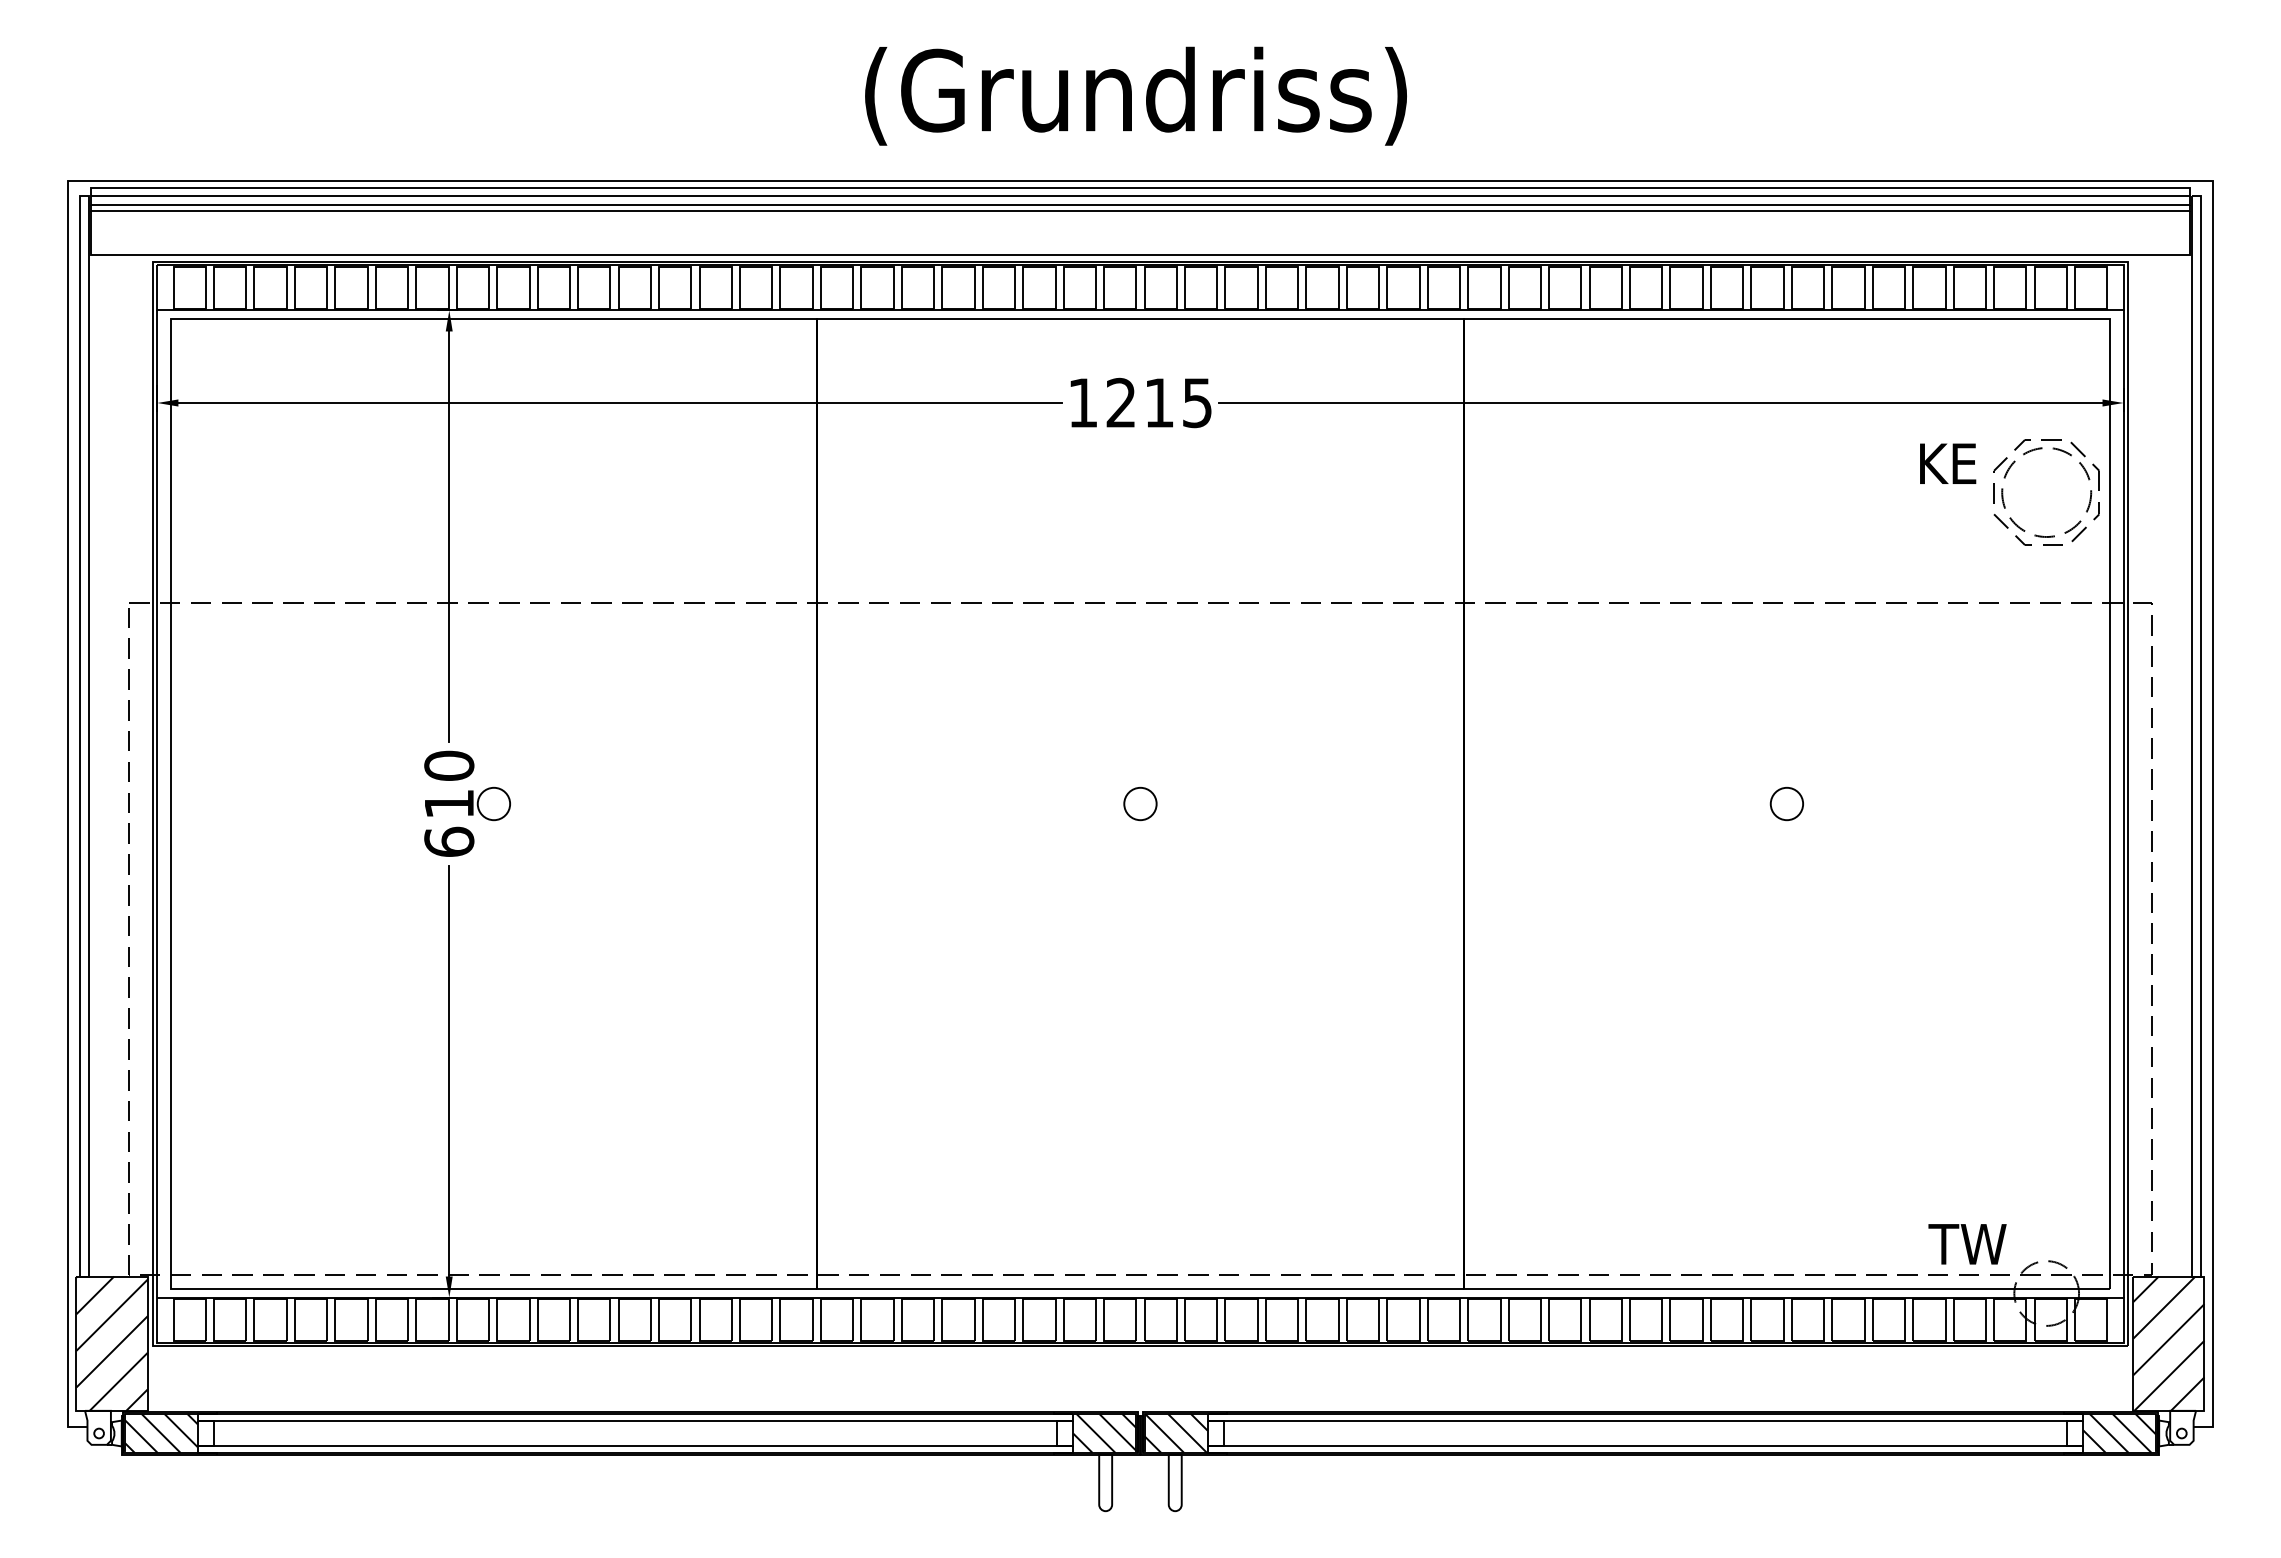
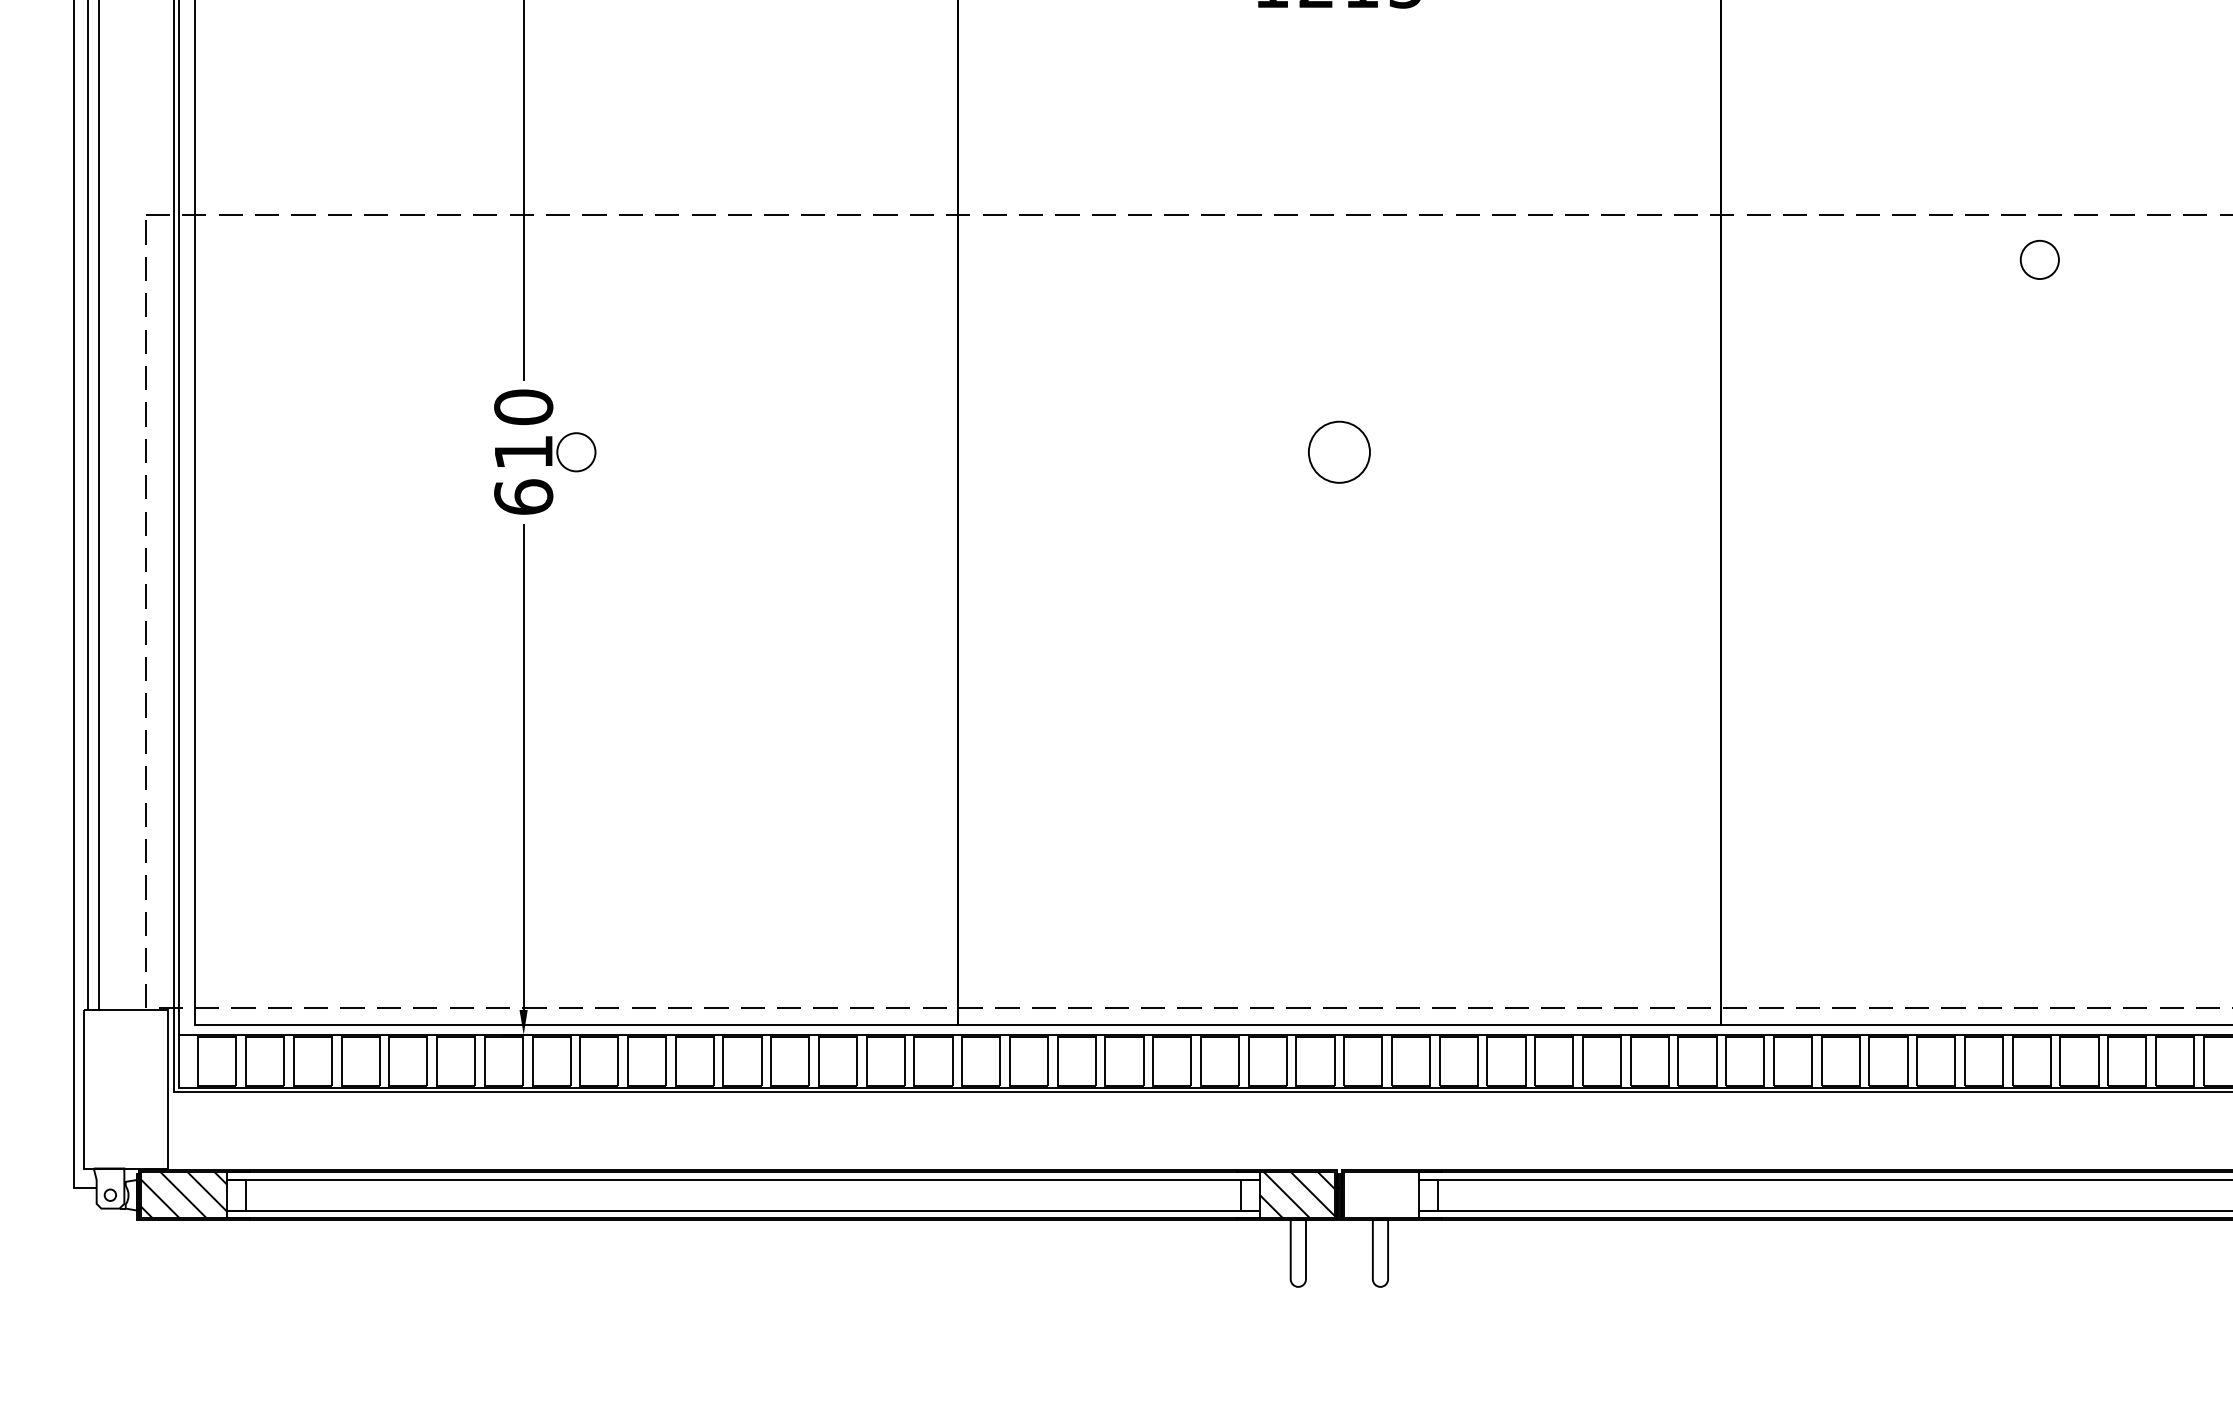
circle: (1140, 803) -> (1339, 451), size x1.6
circle: (1786, 803) -> (2039, 259), moved
hatch: (111, 1343) -> (125, 1089), removed
hatch: (1175, 1433) -> (1380, 1195), removed

